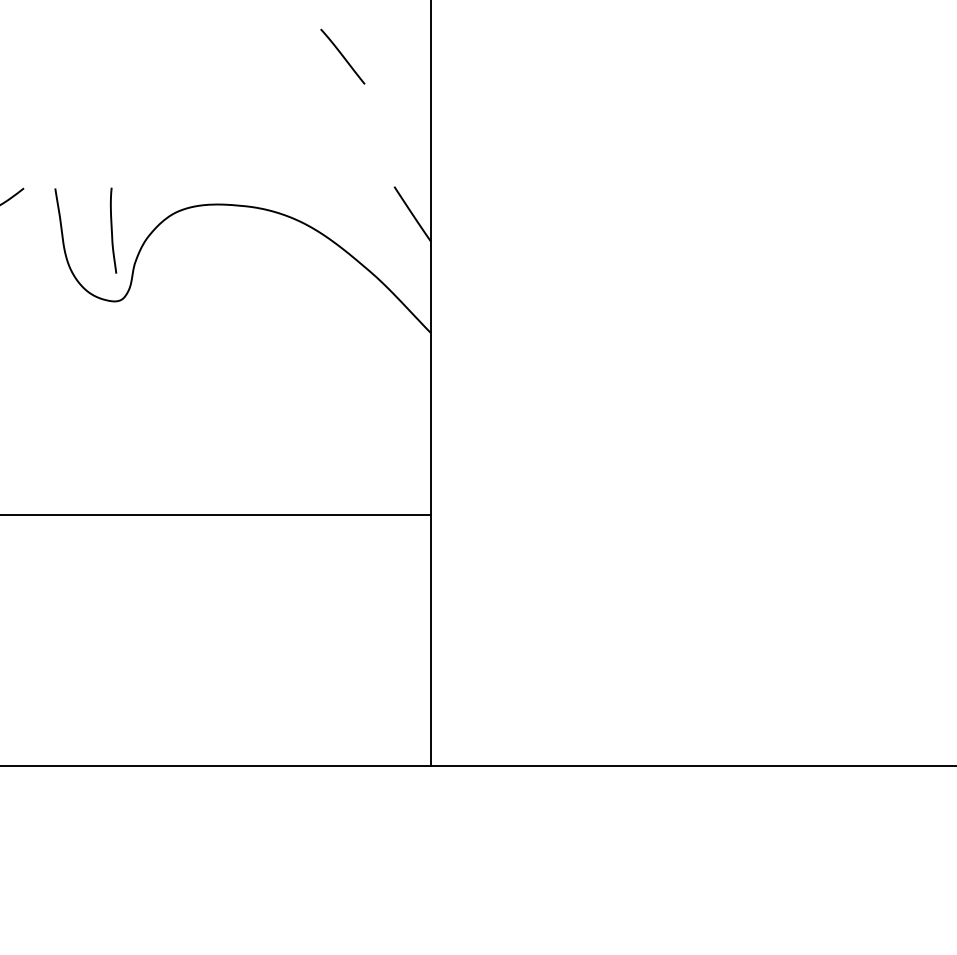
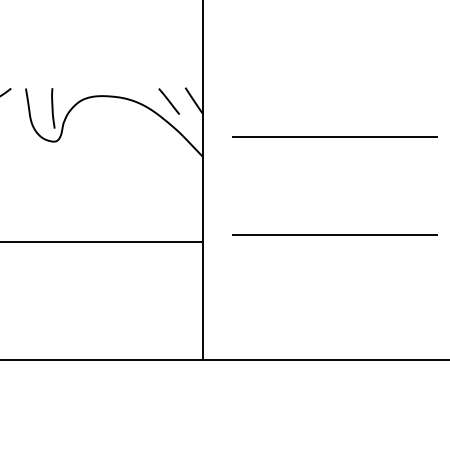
line: (341, 56) -> (168, 101), moved
line: (711, 292) -> (334, 137), added
line: (711, 498) -> (334, 234), added

